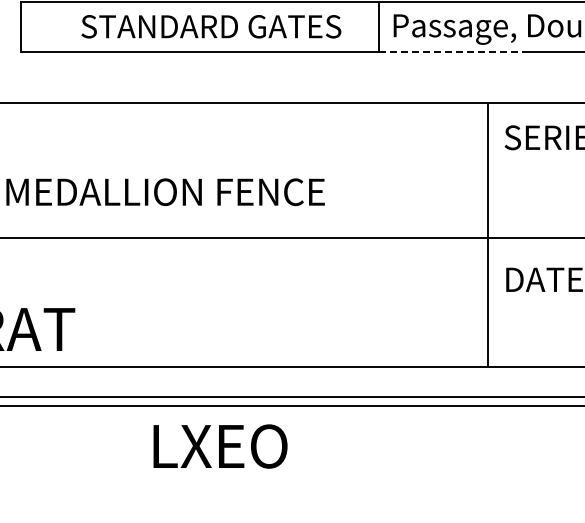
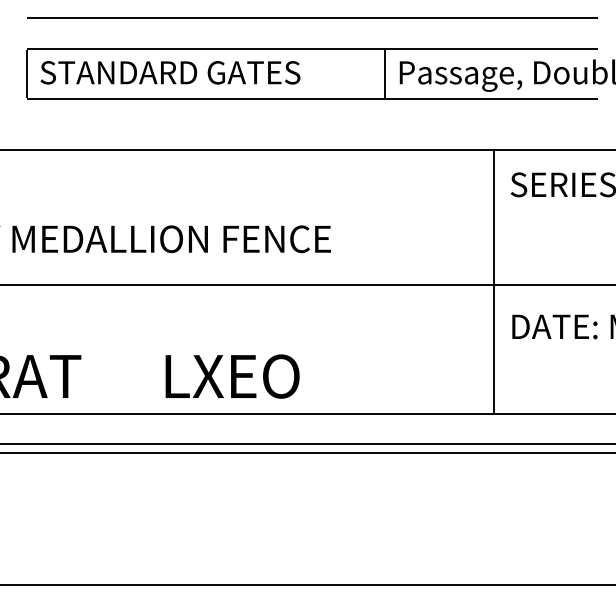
text: (211, 26) -> (170, 72), moved
line: (451, 52) -> (457, 99), dashed -> solid
text: (220, 446) -> (232, 376), moved

